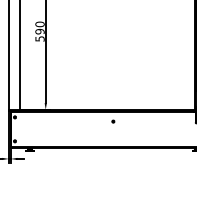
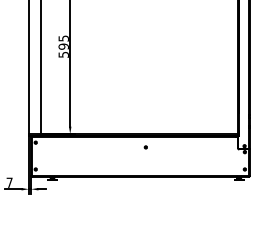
text: (39, 24) -> (63, 38), 590 -> 595

